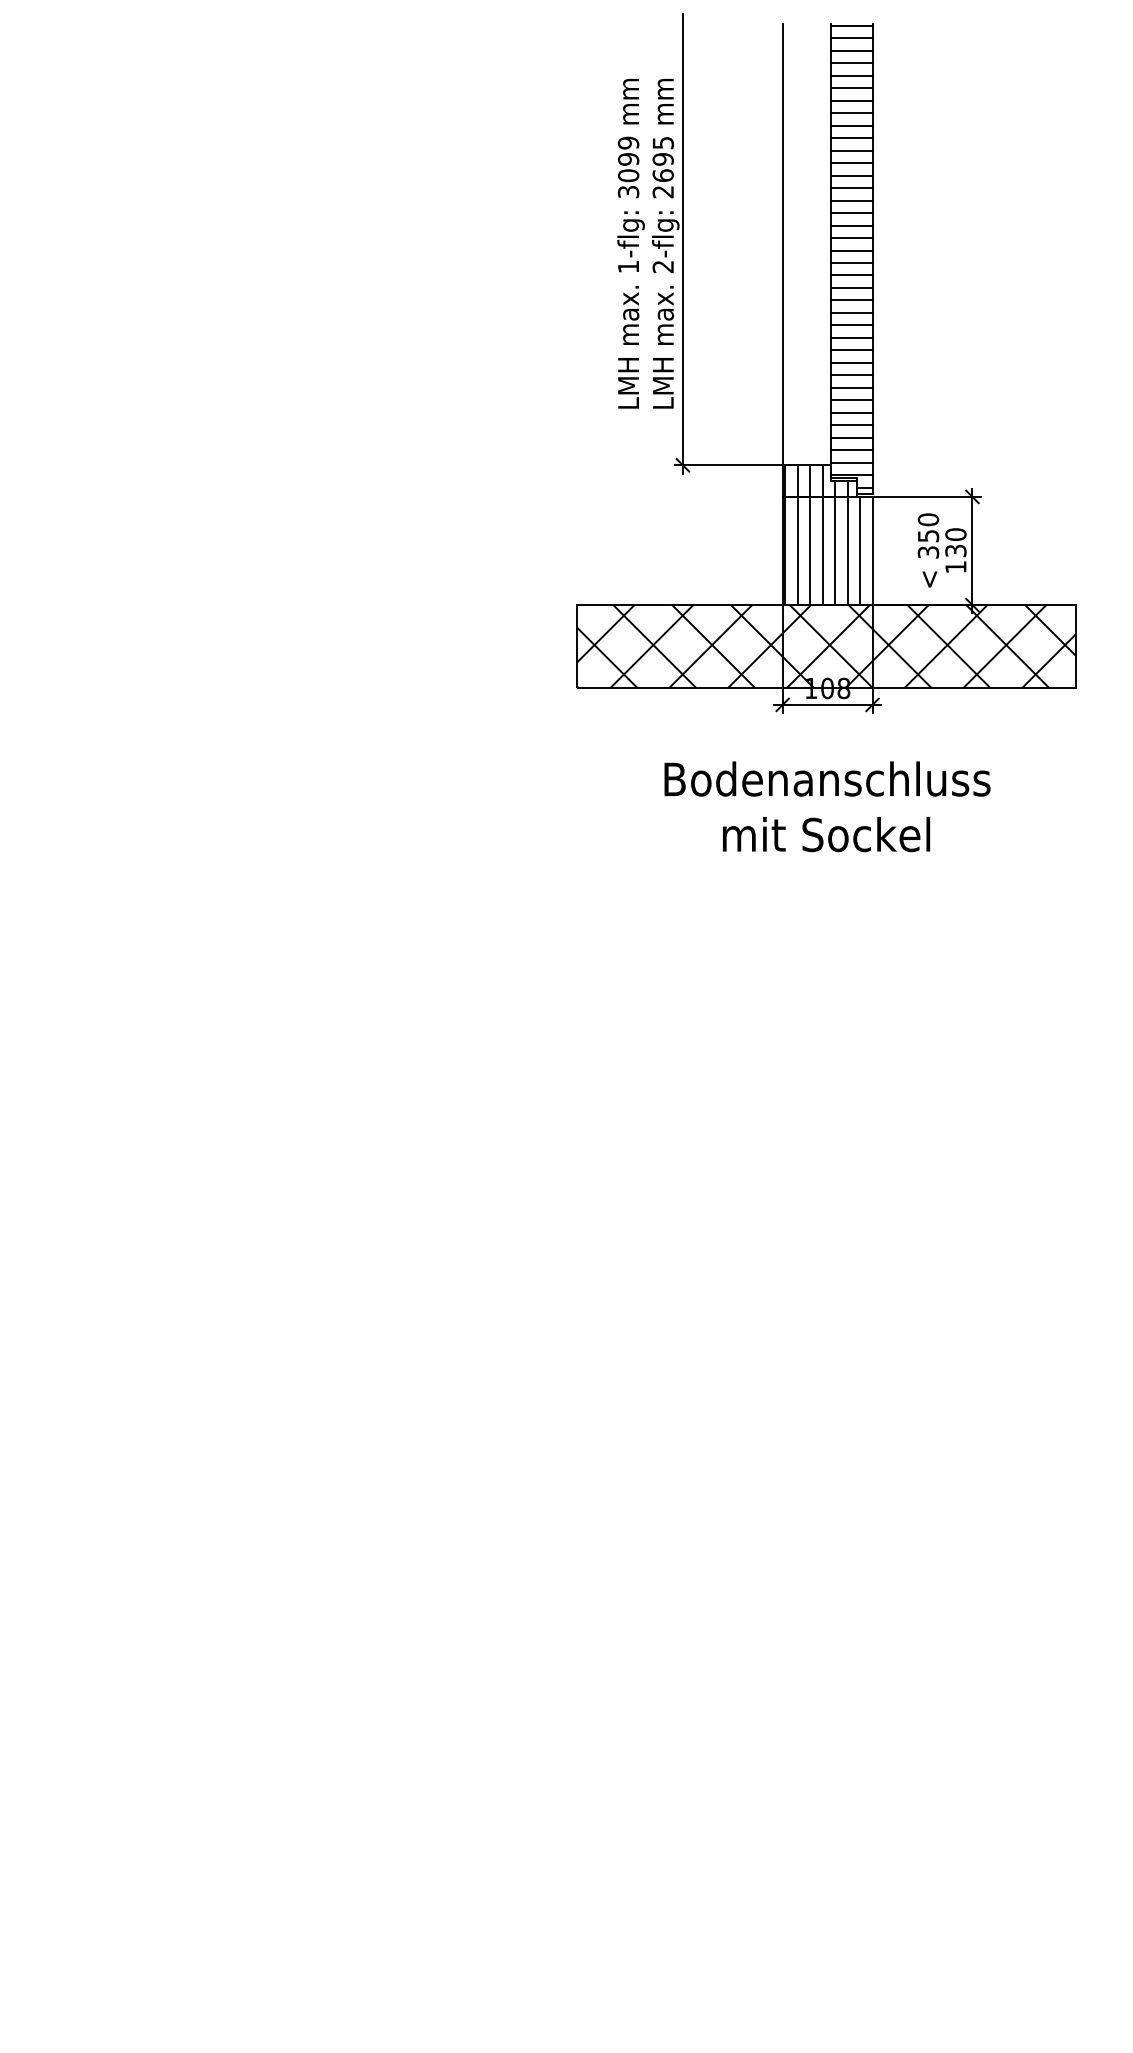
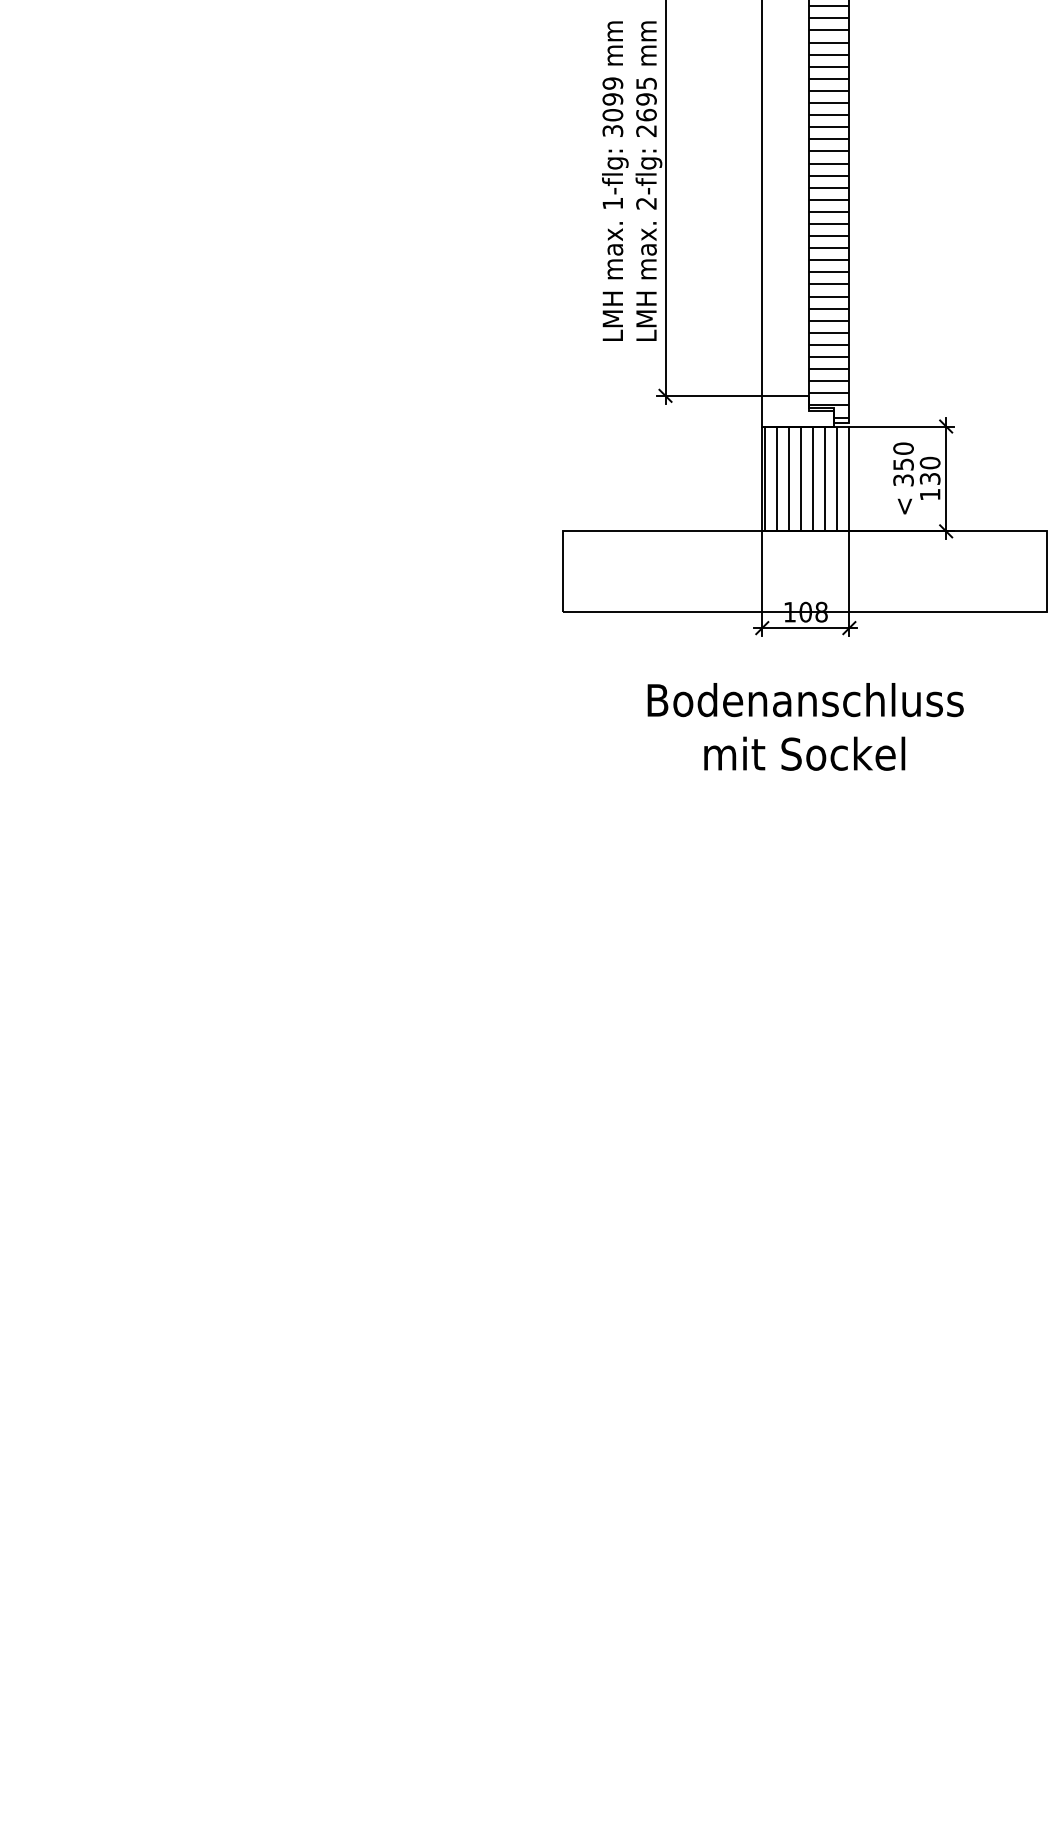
hatch: (816, 480) -> (795, 410), removed
hatch: (826, 646) -> (804, 571), removed

